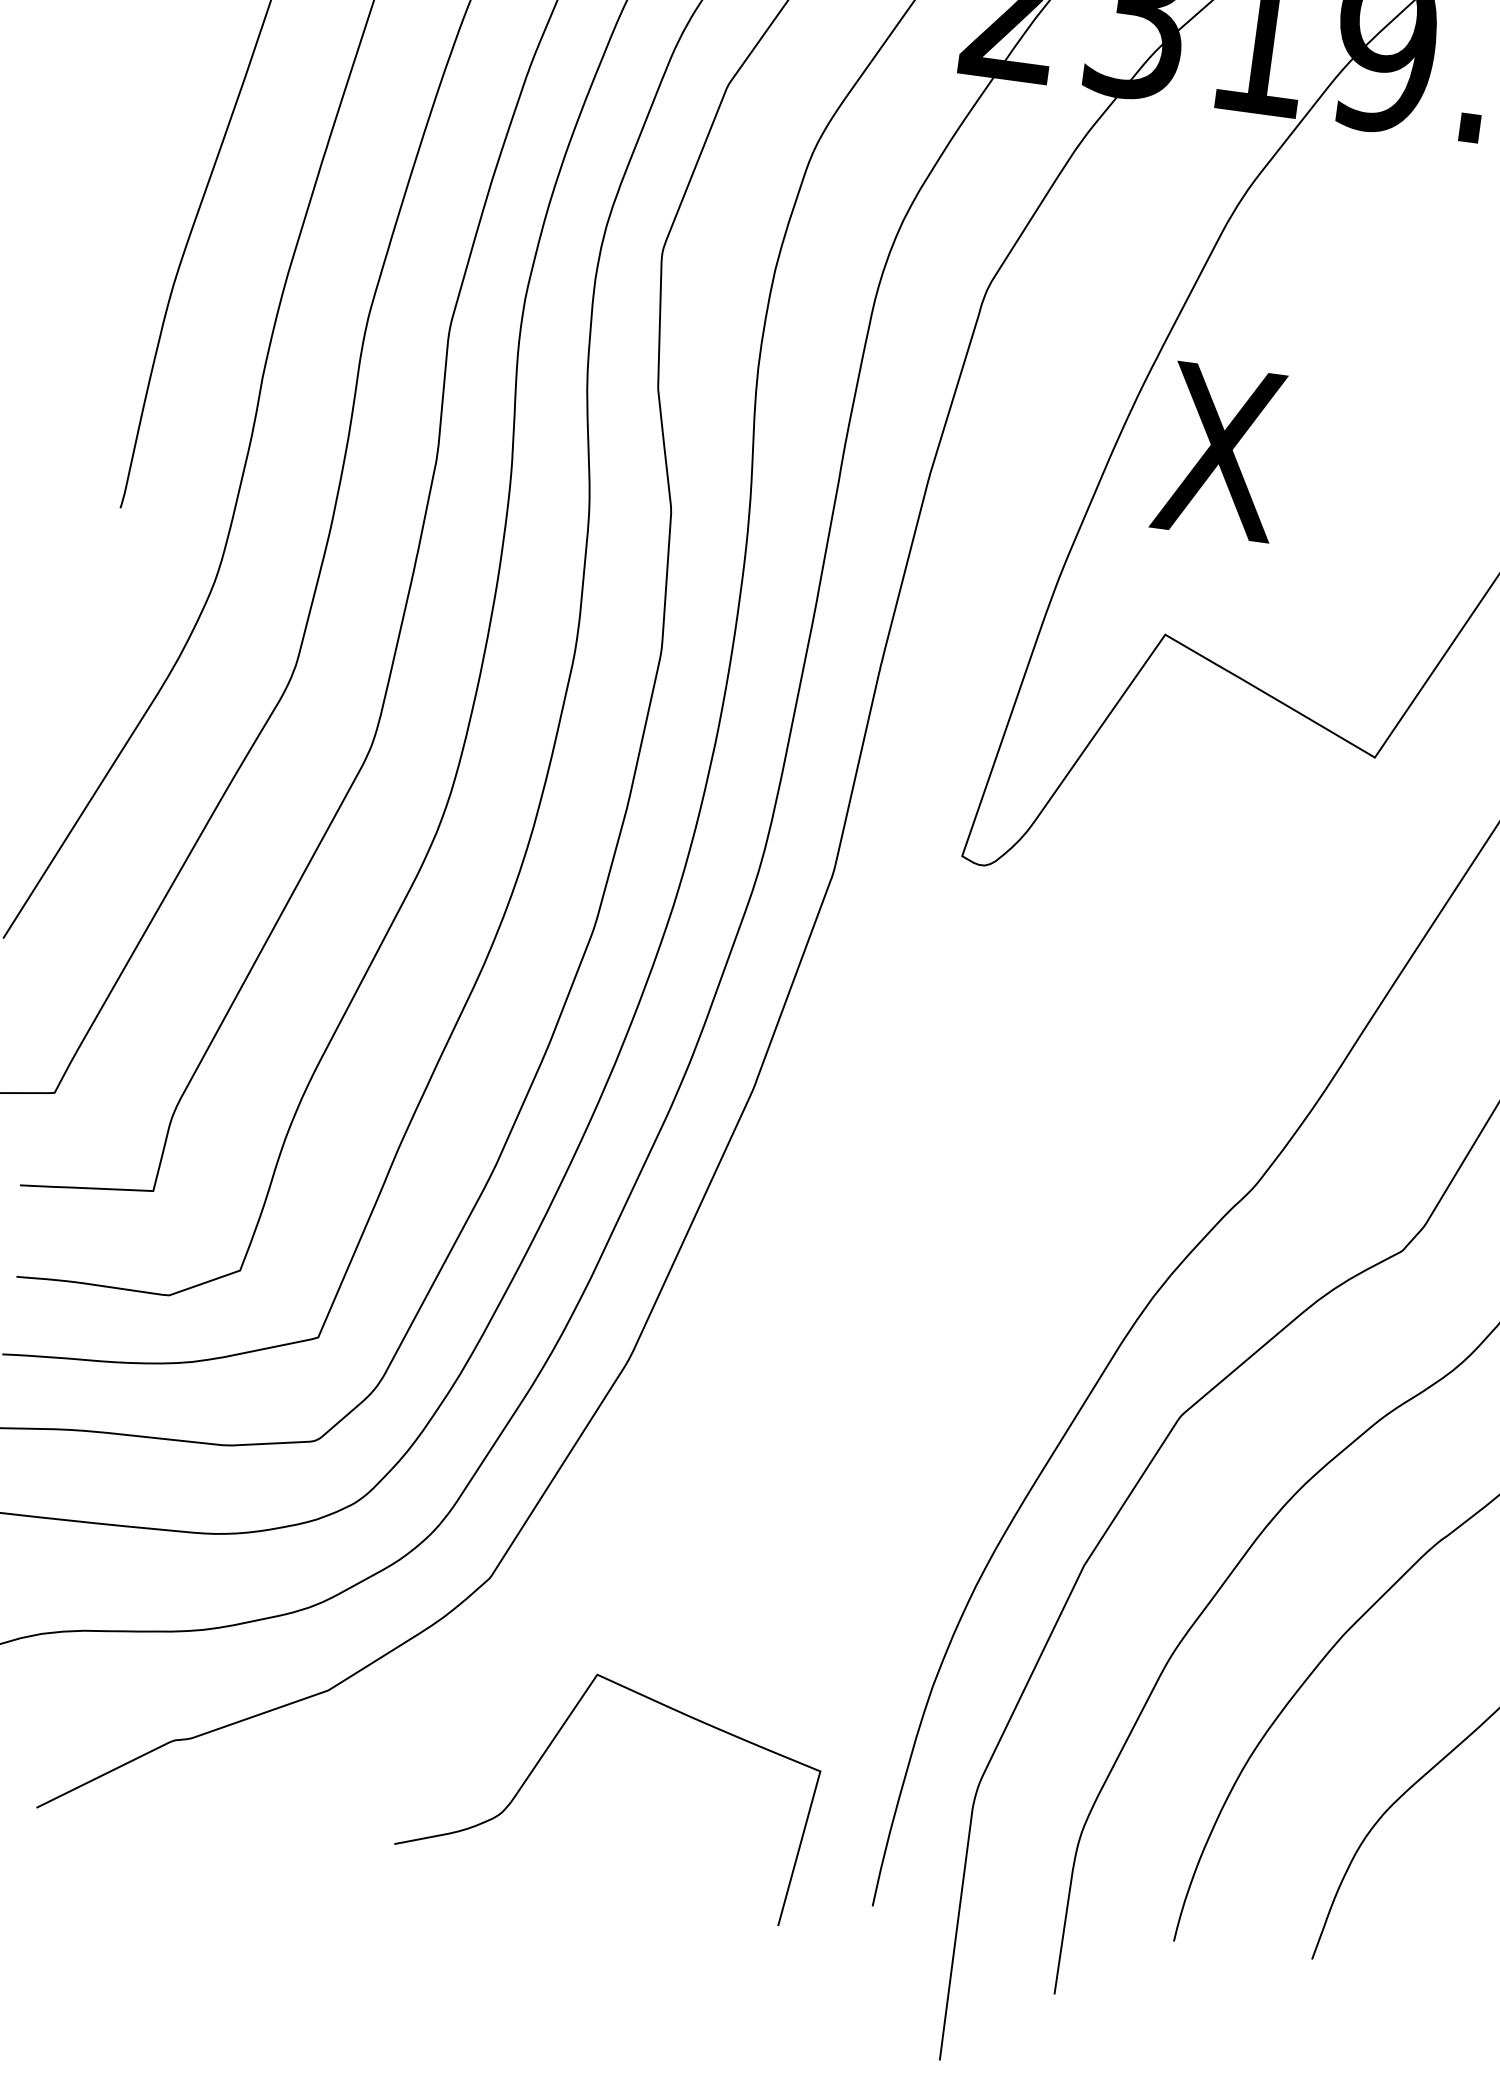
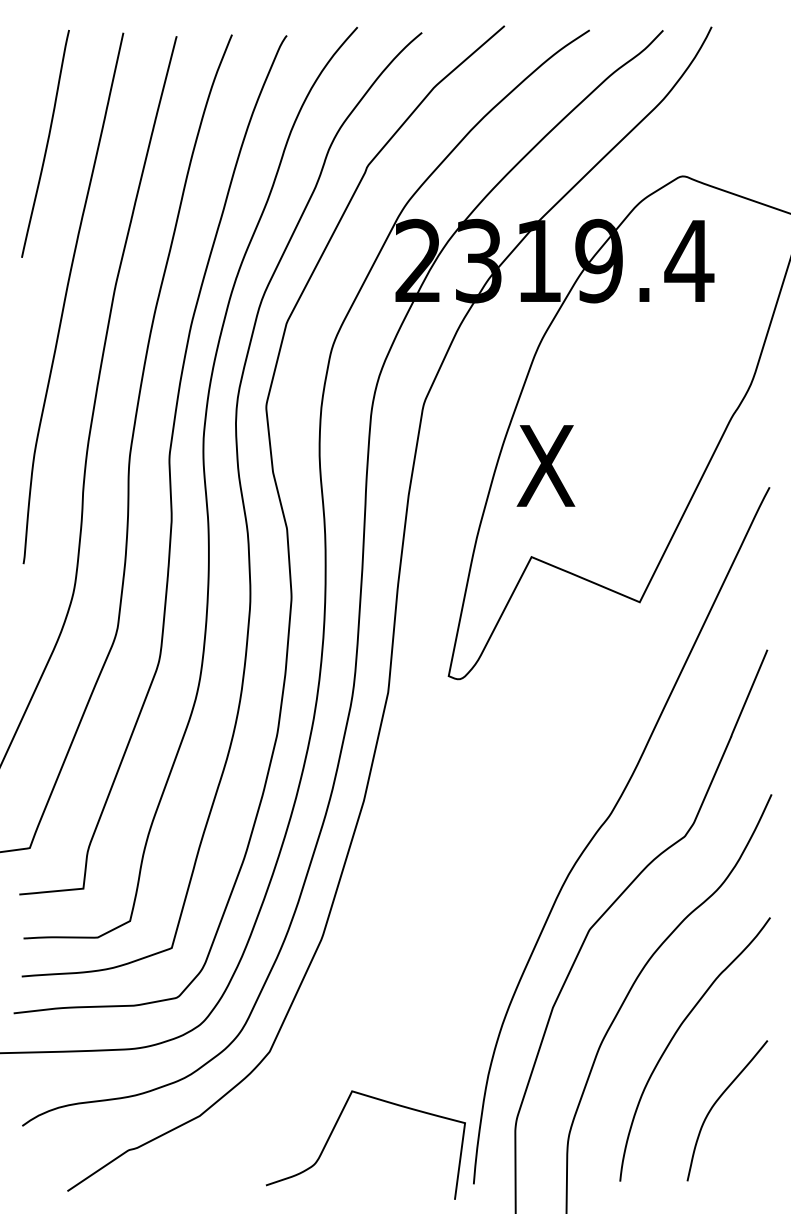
curve: (550, 1748) -> (334, 1129), moved

